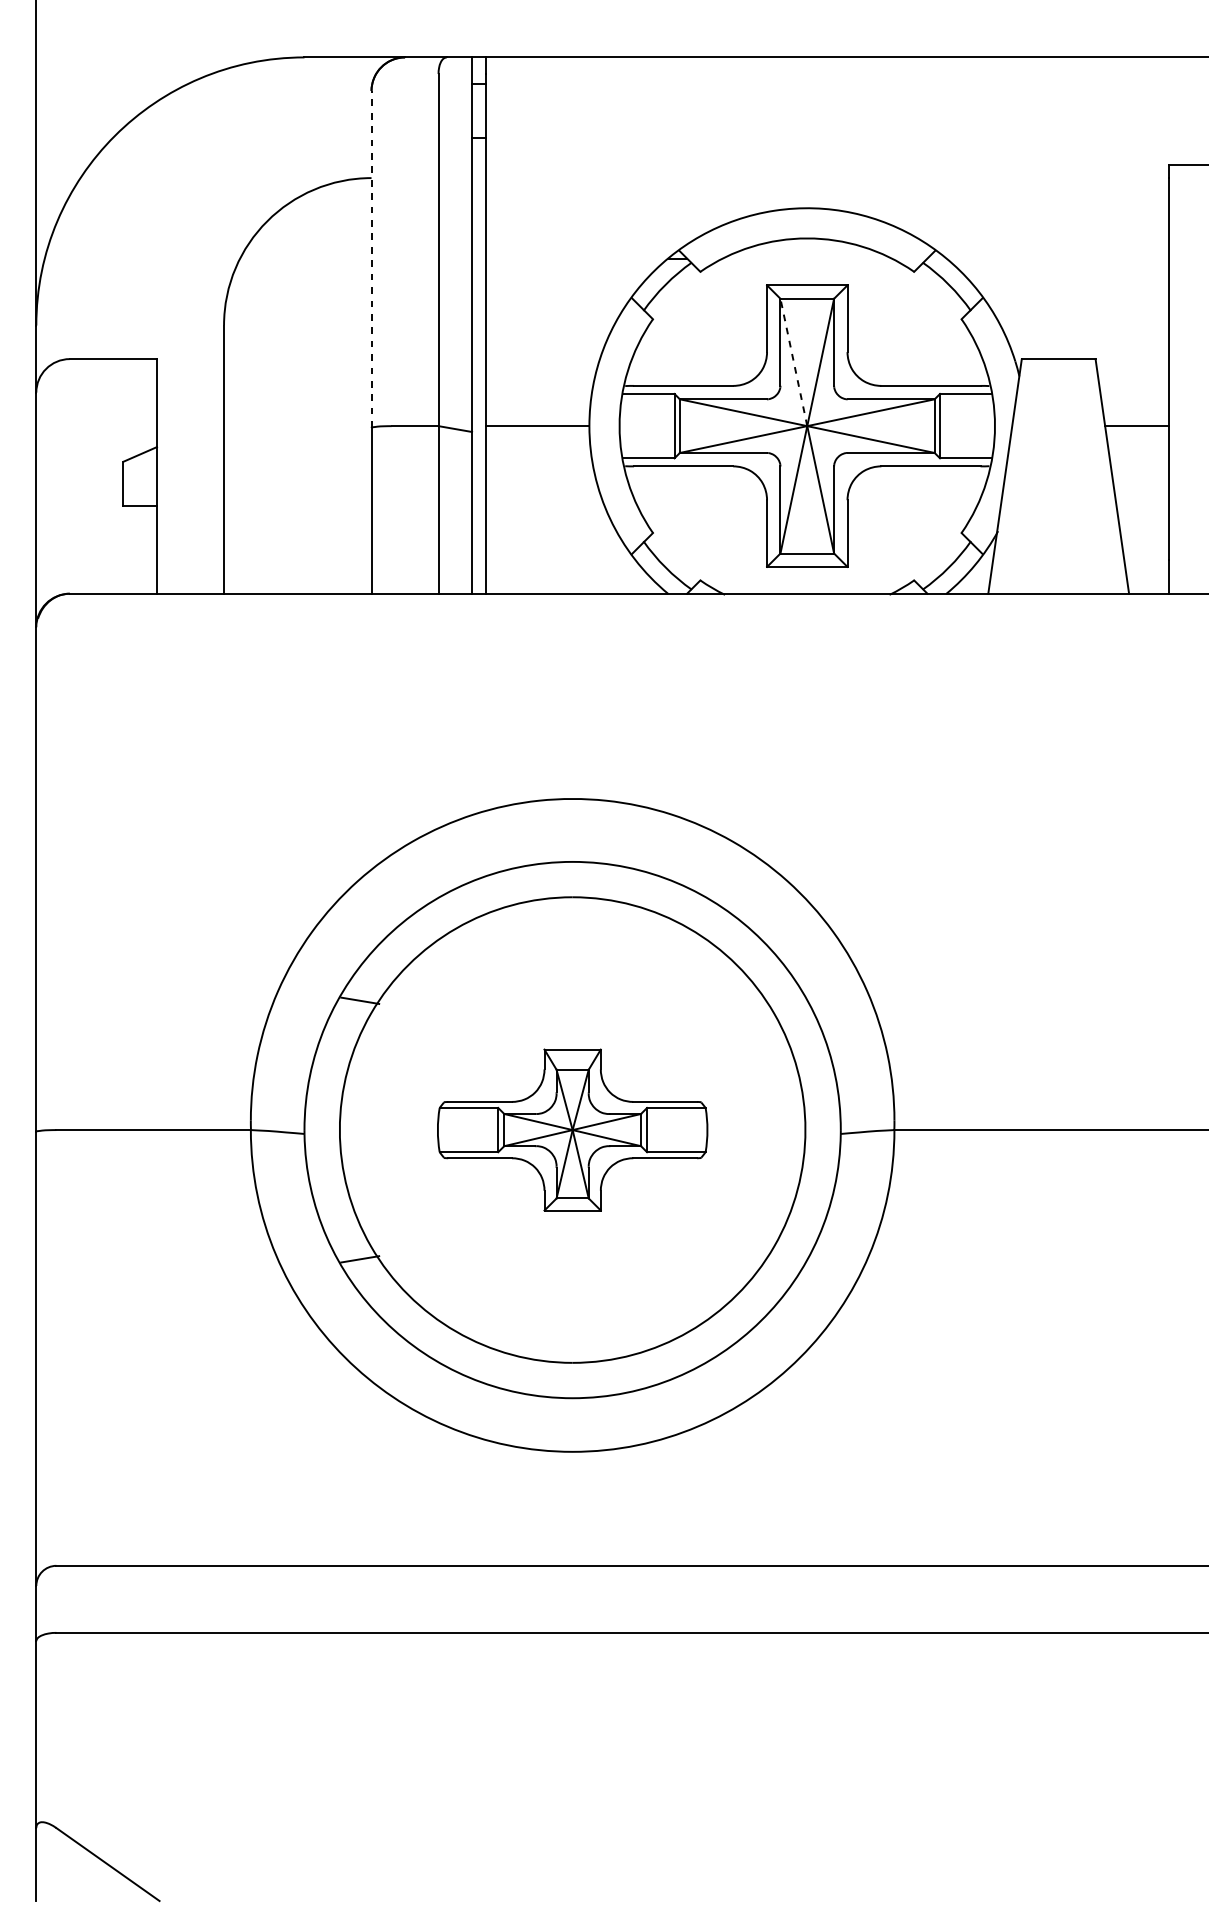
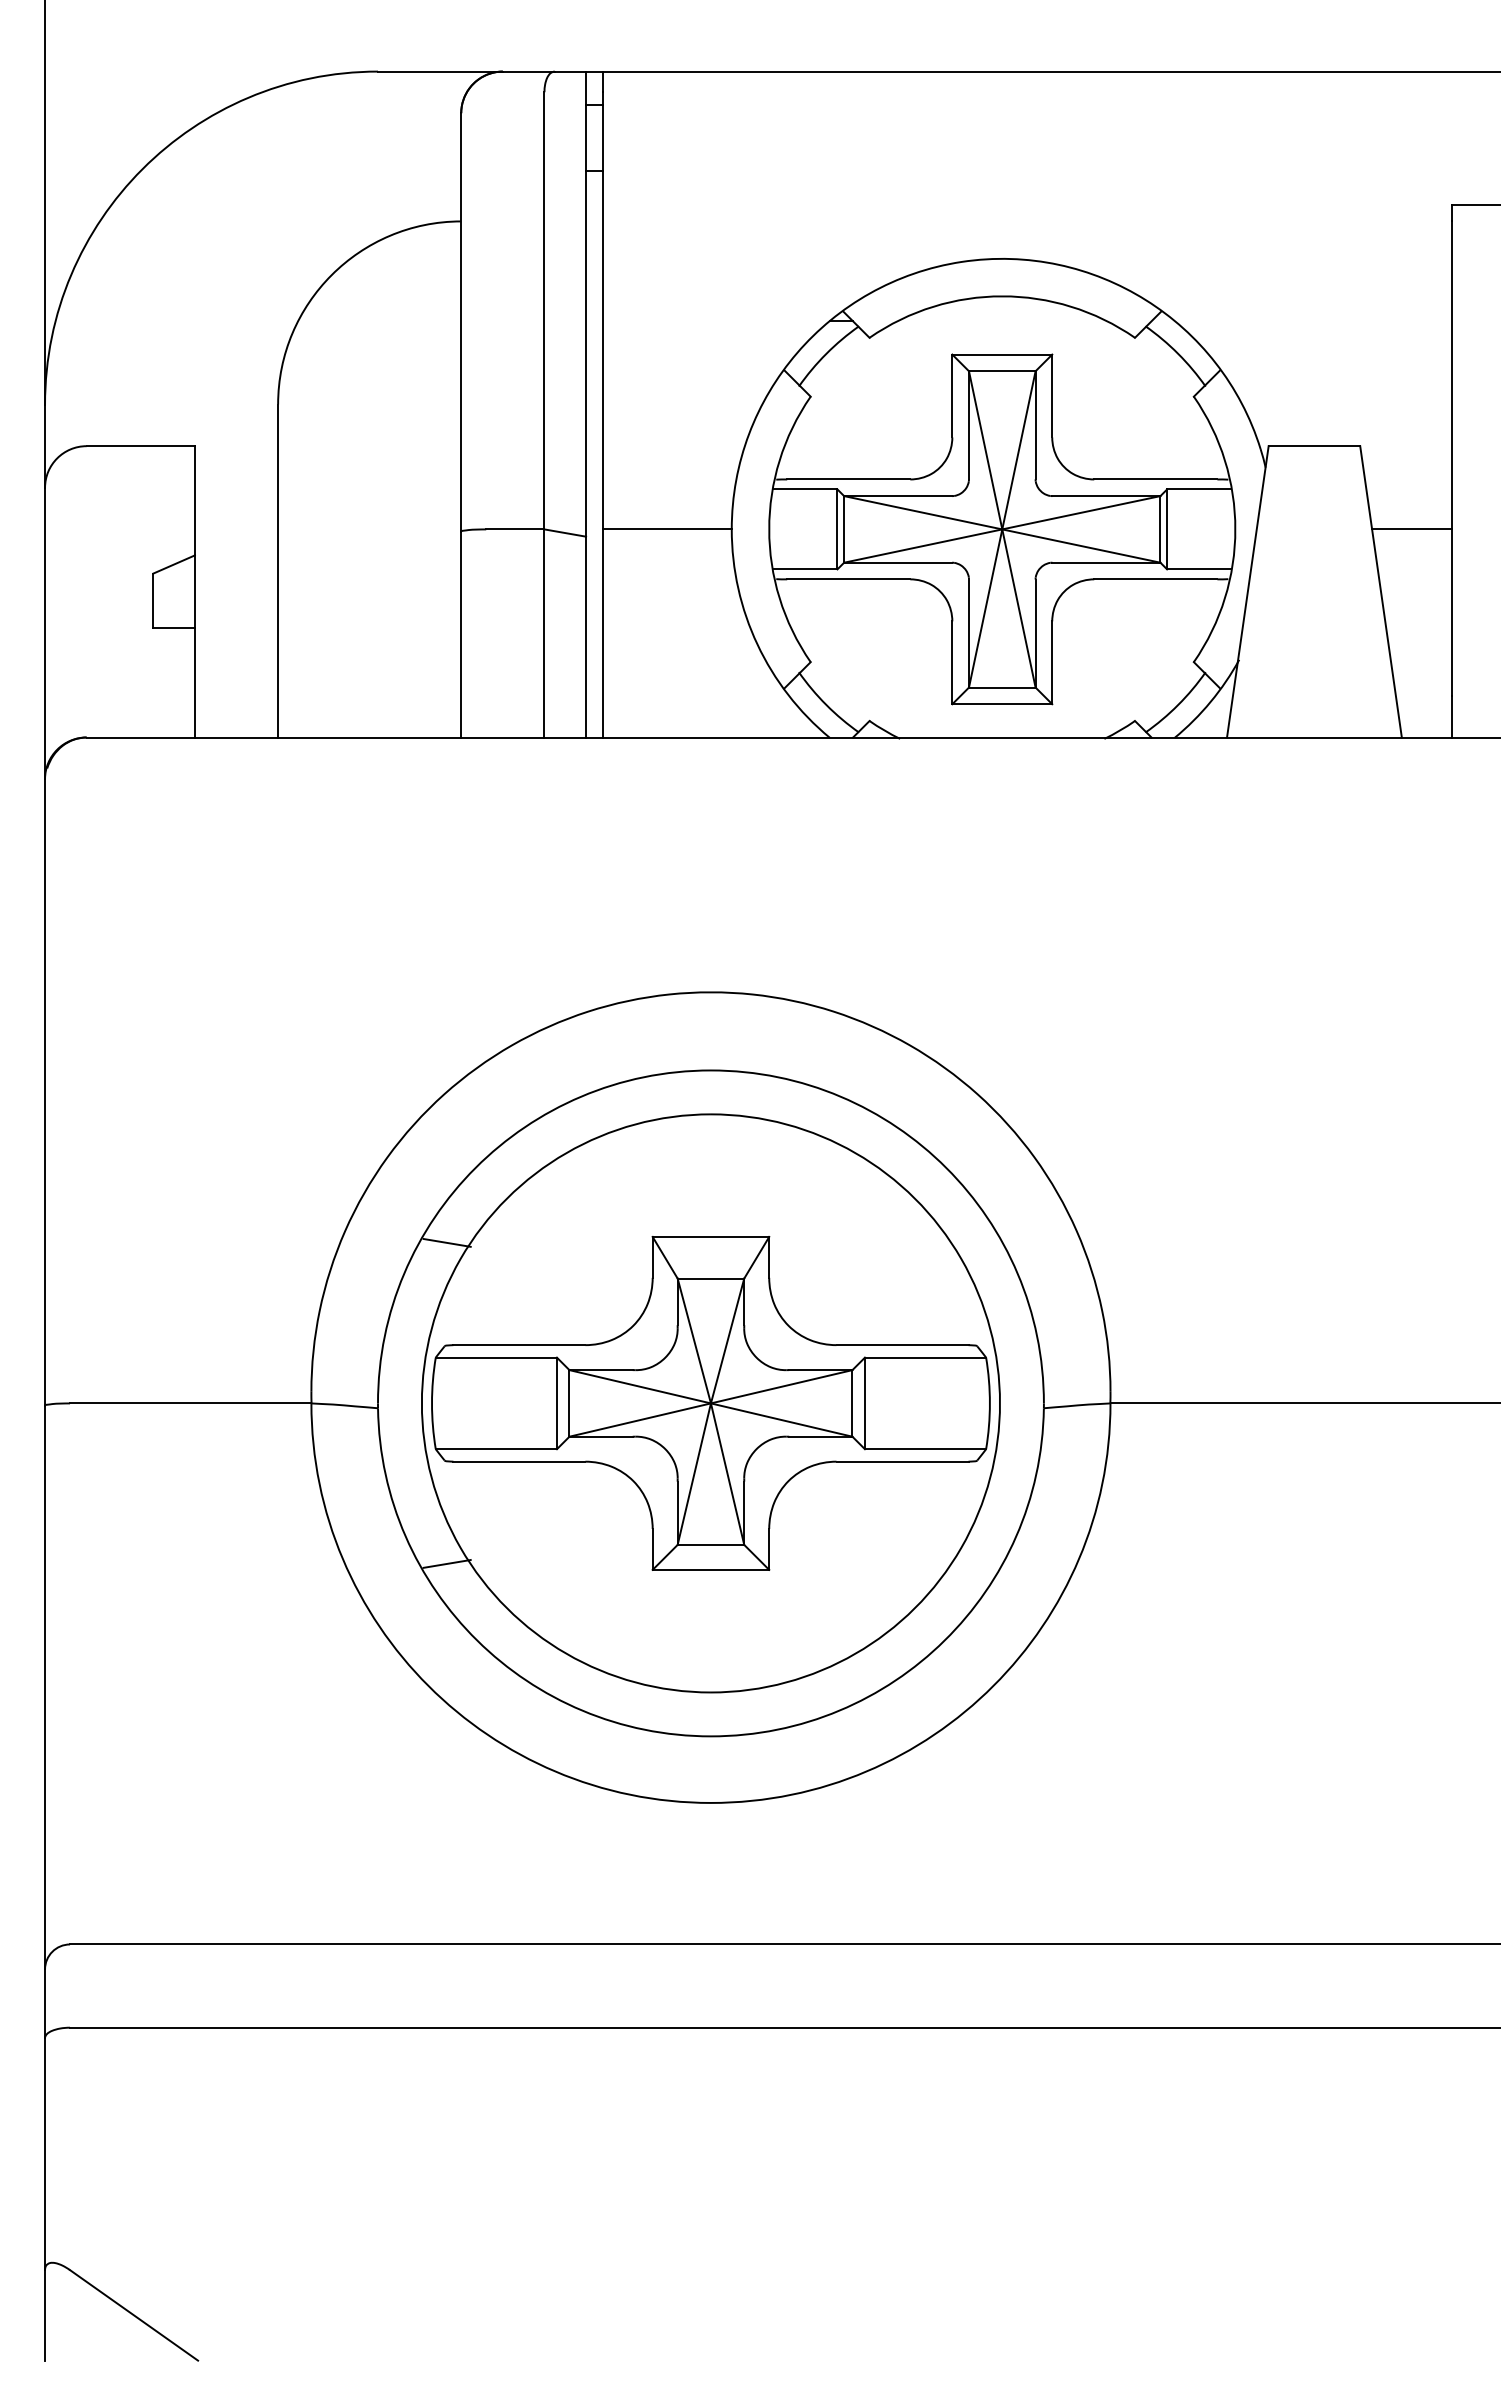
line: (371, 258) -> (461, 321), dashed -> solid
line: (793, 362) -> (985, 450), dashed -> solid
part: (572, 1130) -> (710, 1403), size x1.67

